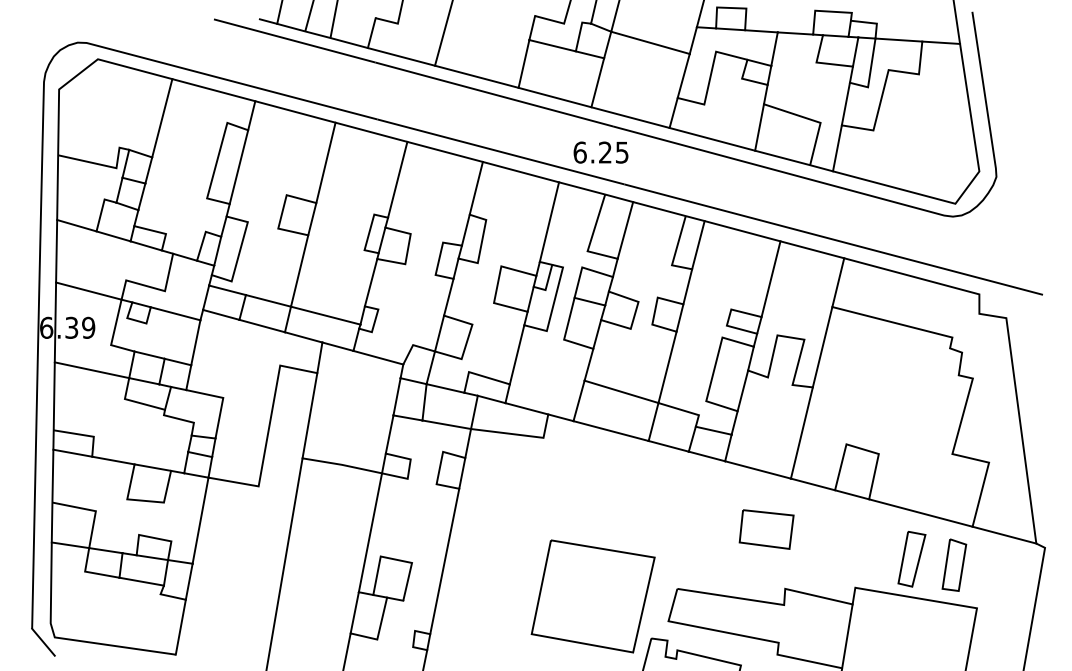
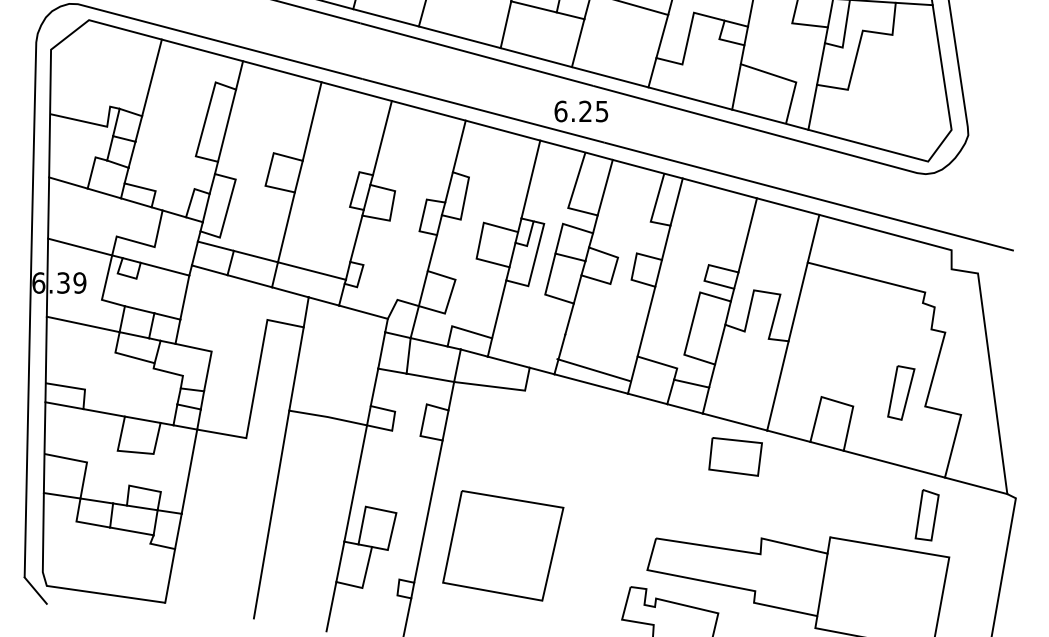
line: (621, 391) -> (593, 369), moved
part: (766, 529) -> (735, 456), moved
part: (911, 559) -> (900, 393), moved
part: (592, 596) -> (502, 545), moved

